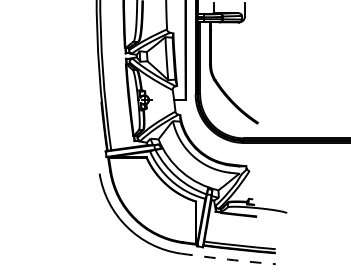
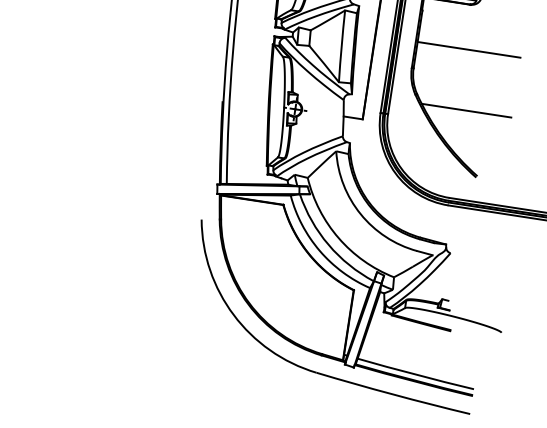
line: (242, 49) -> (469, 50), added
line: (246, 85) -> (467, 110), added
arc: (228, 259) -> (393, 394), dashed -> solid

